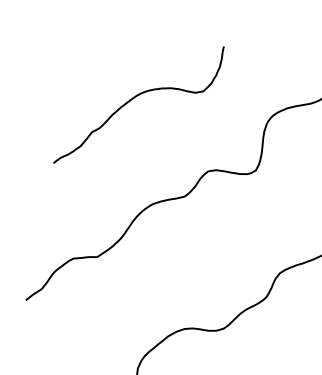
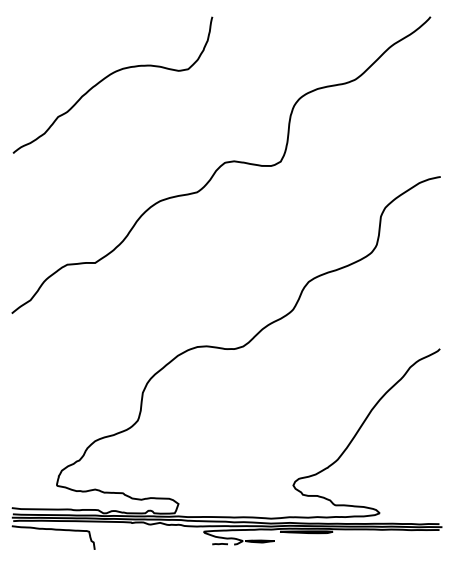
curve: (133, 99) -> (106, 78), moved

